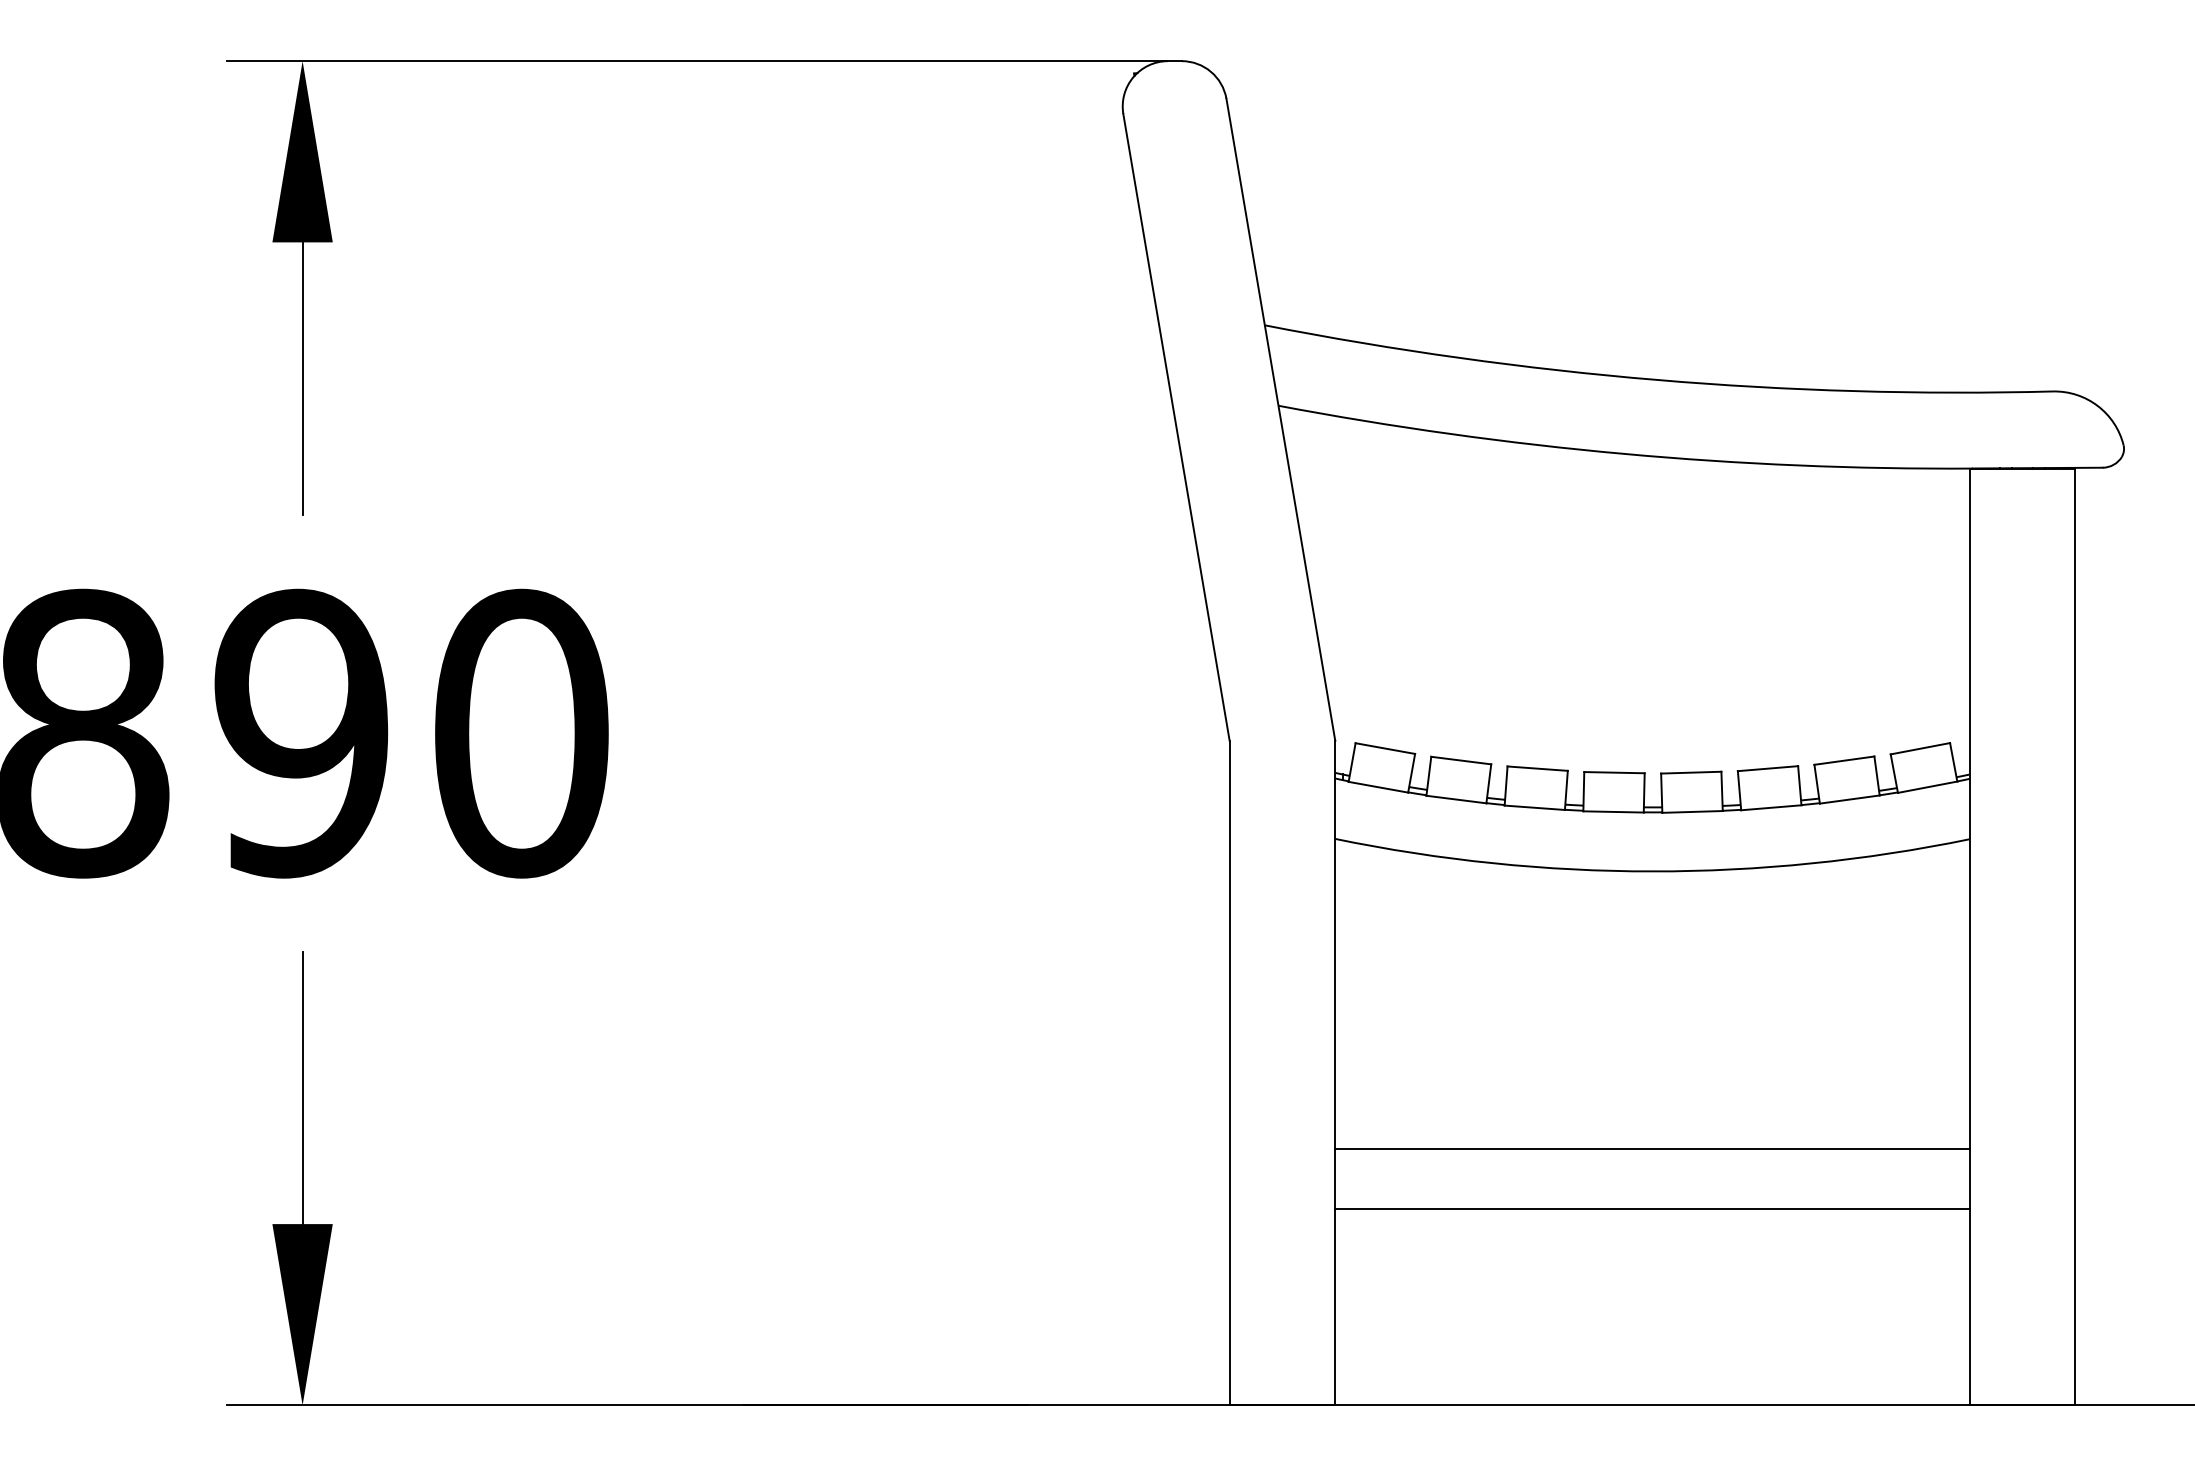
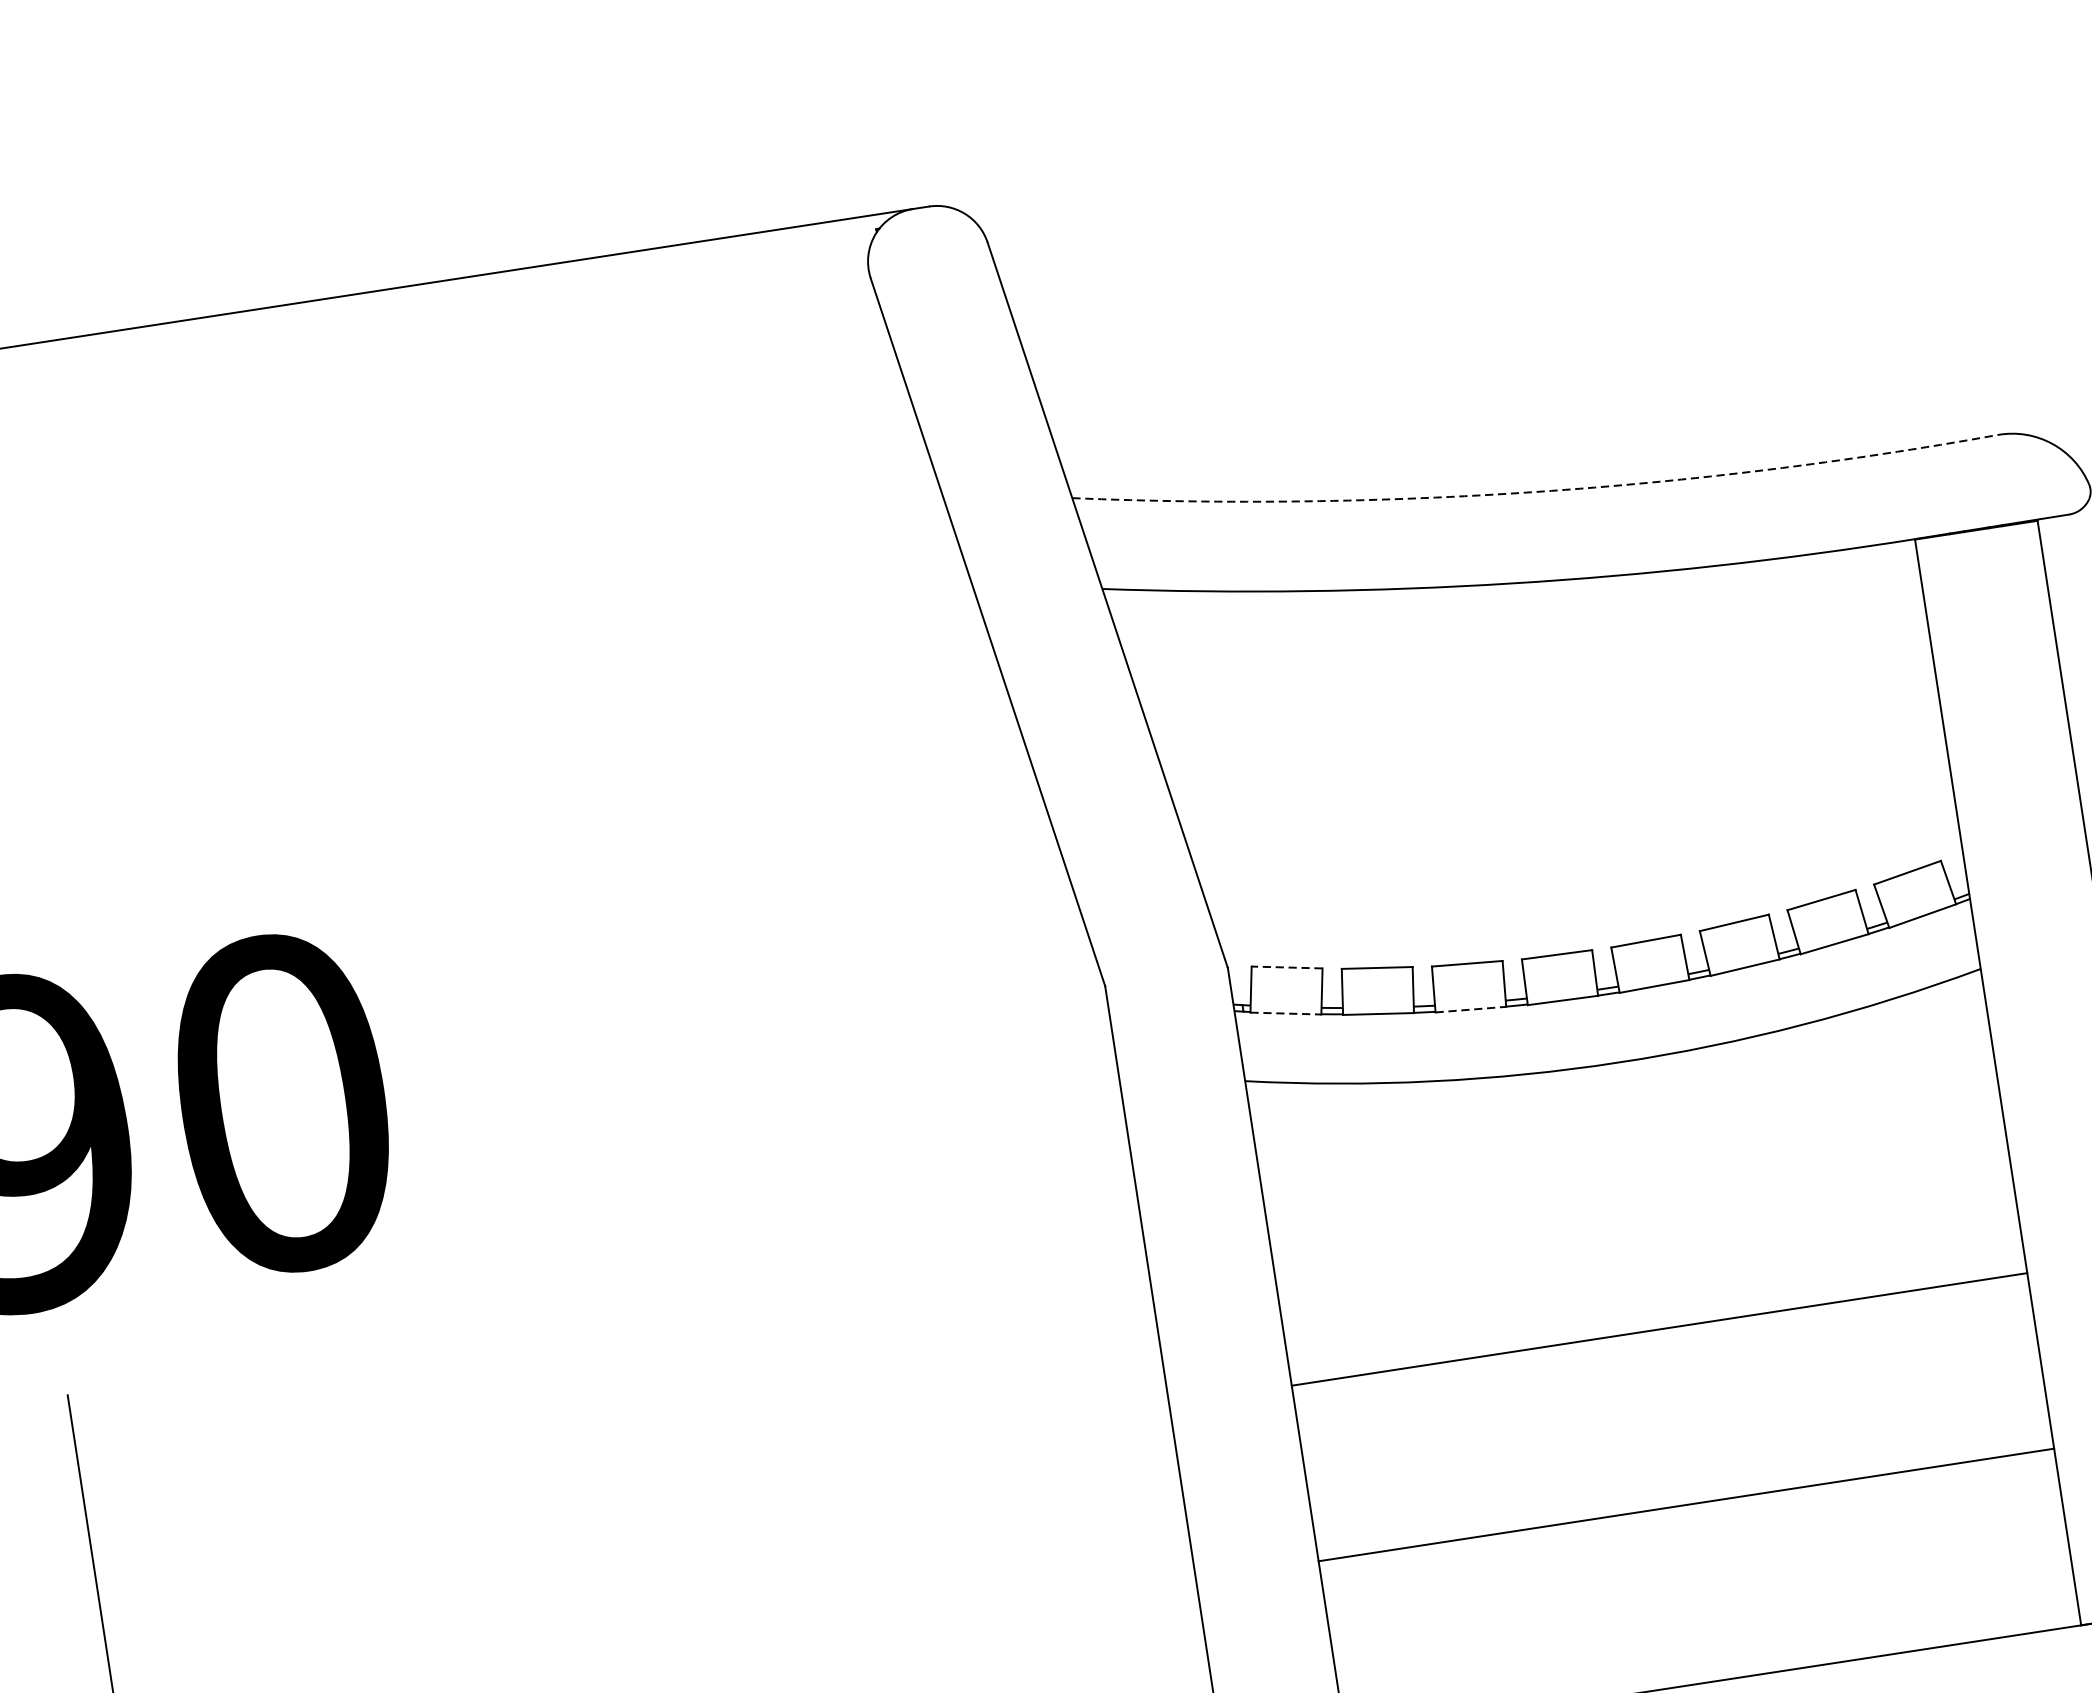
arc: (1657, 379) -> (1537, 491), solid -> dashed
line: (1384, 748) -> (1286, 967), solid -> dashed
line: (1378, 787) -> (1286, 1013), solid -> dashed
line: (1535, 807) -> (1471, 1009), solid -> dashed
line: (1652, 1148) -> (1659, 1329), moved
line: (1652, 1209) -> (1686, 1505), moved

